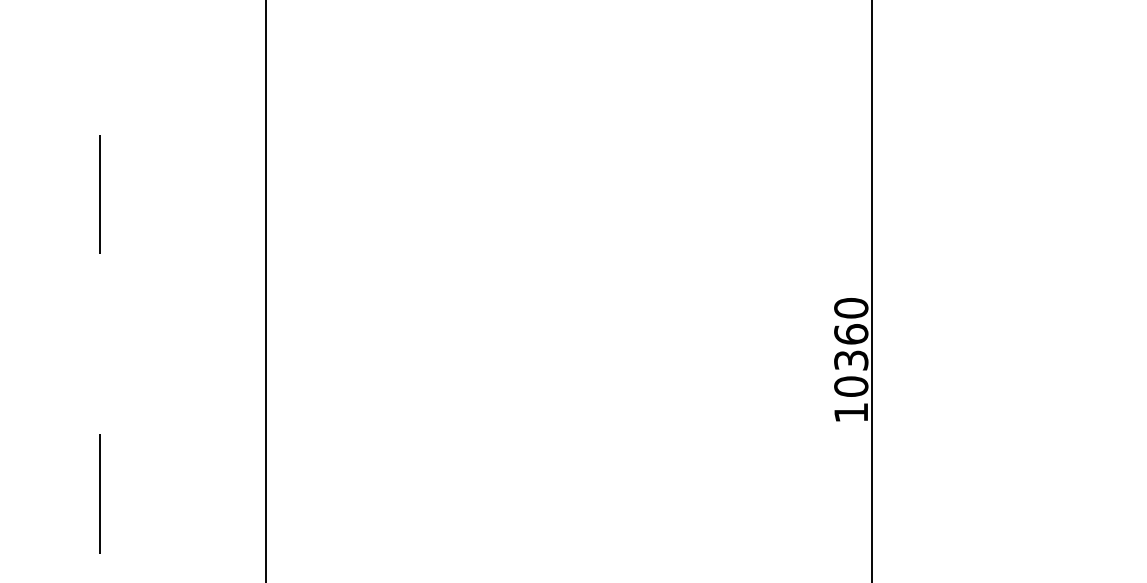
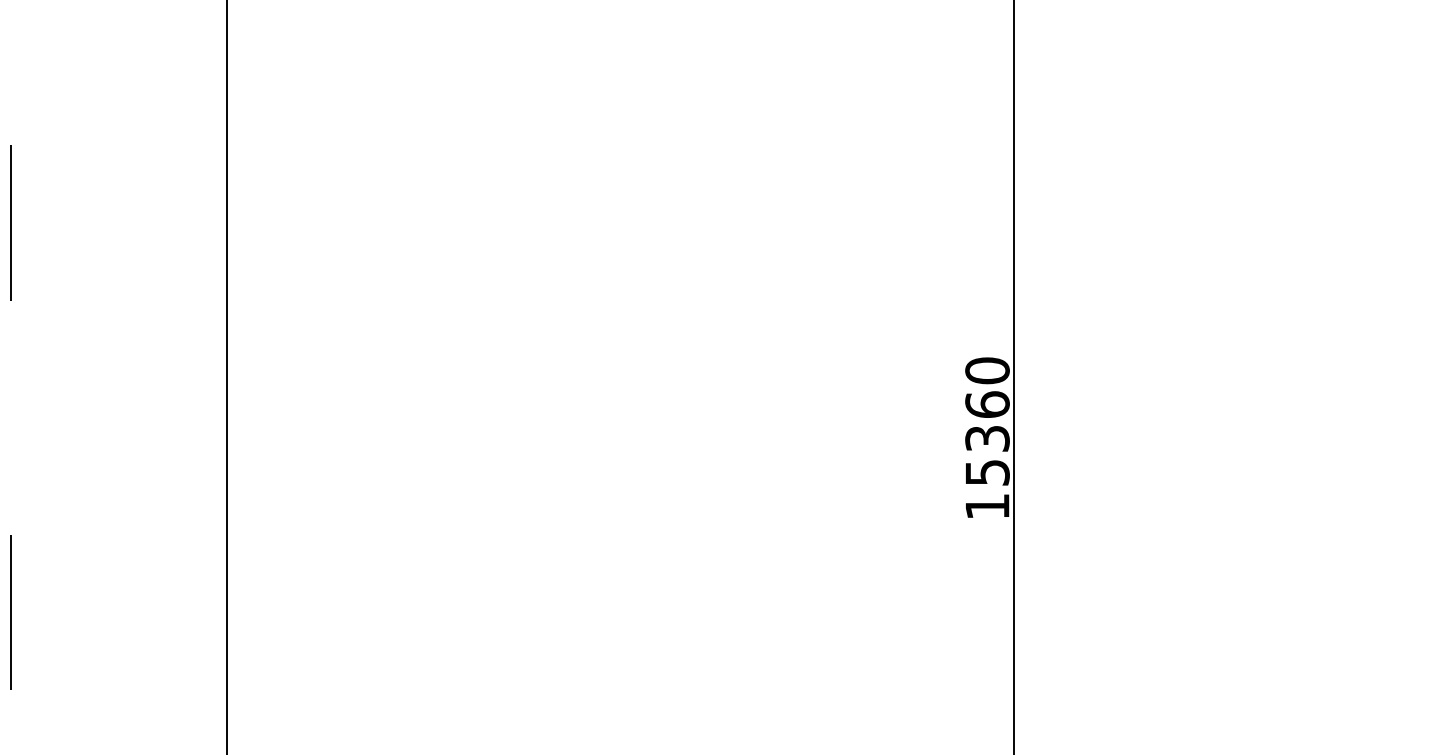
text: (851, 386) -> (987, 472), 10360 -> 15360

